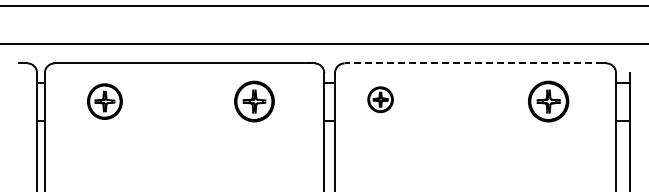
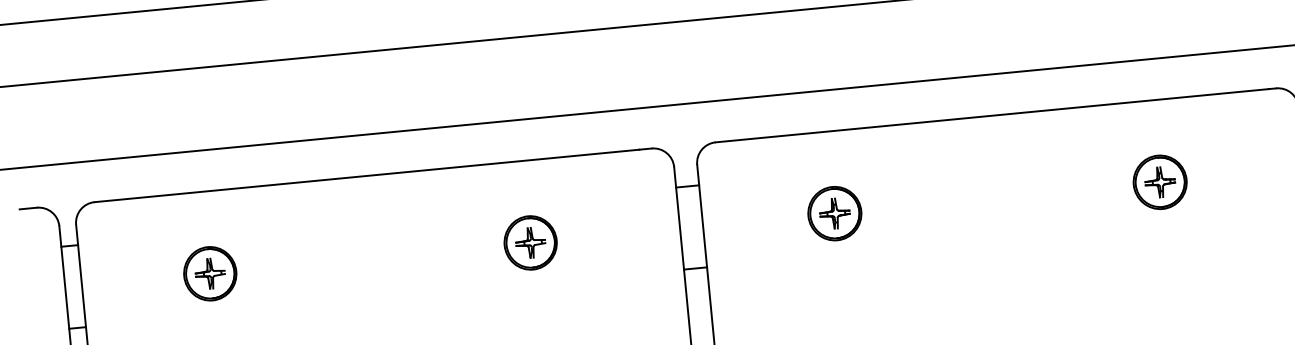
line: (473, 63) -> (991, 115), dashed -> solid
part: (380, 99) -> (834, 213), moved
part: (104, 101) -> (209, 273), size x0.71
part: (254, 101) -> (530, 242), size x0.62
part: (548, 101) -> (1159, 181), size x0.62

